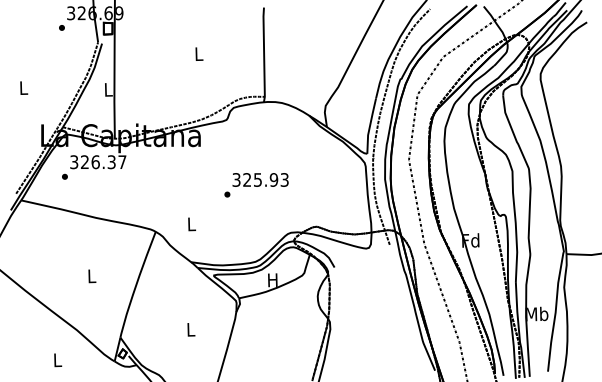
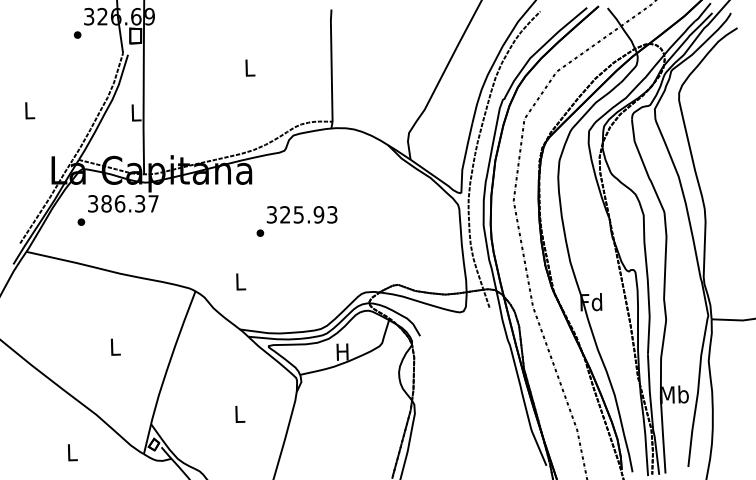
text: (84, 162) -> (105, 204), 326.37 -> 386.37
text: (256, 185) -> (296, 221), moved

